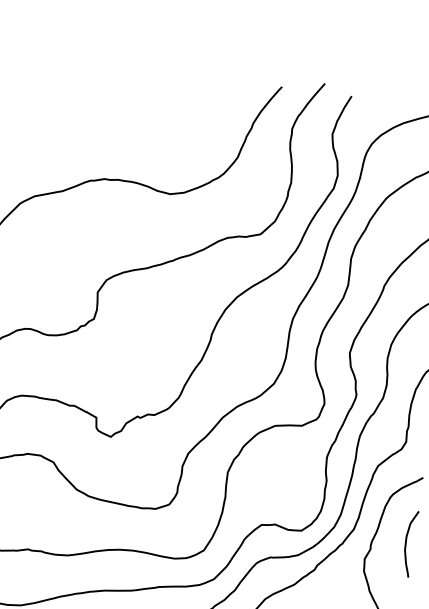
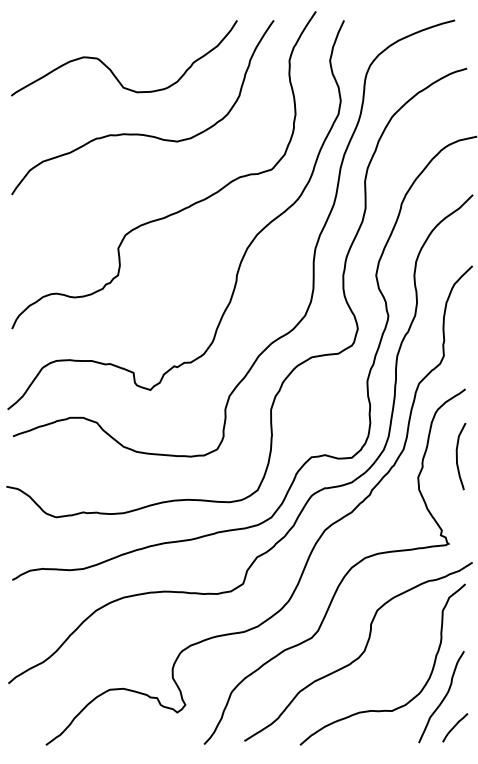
curve: (114, 114) -> (111, 69), added

